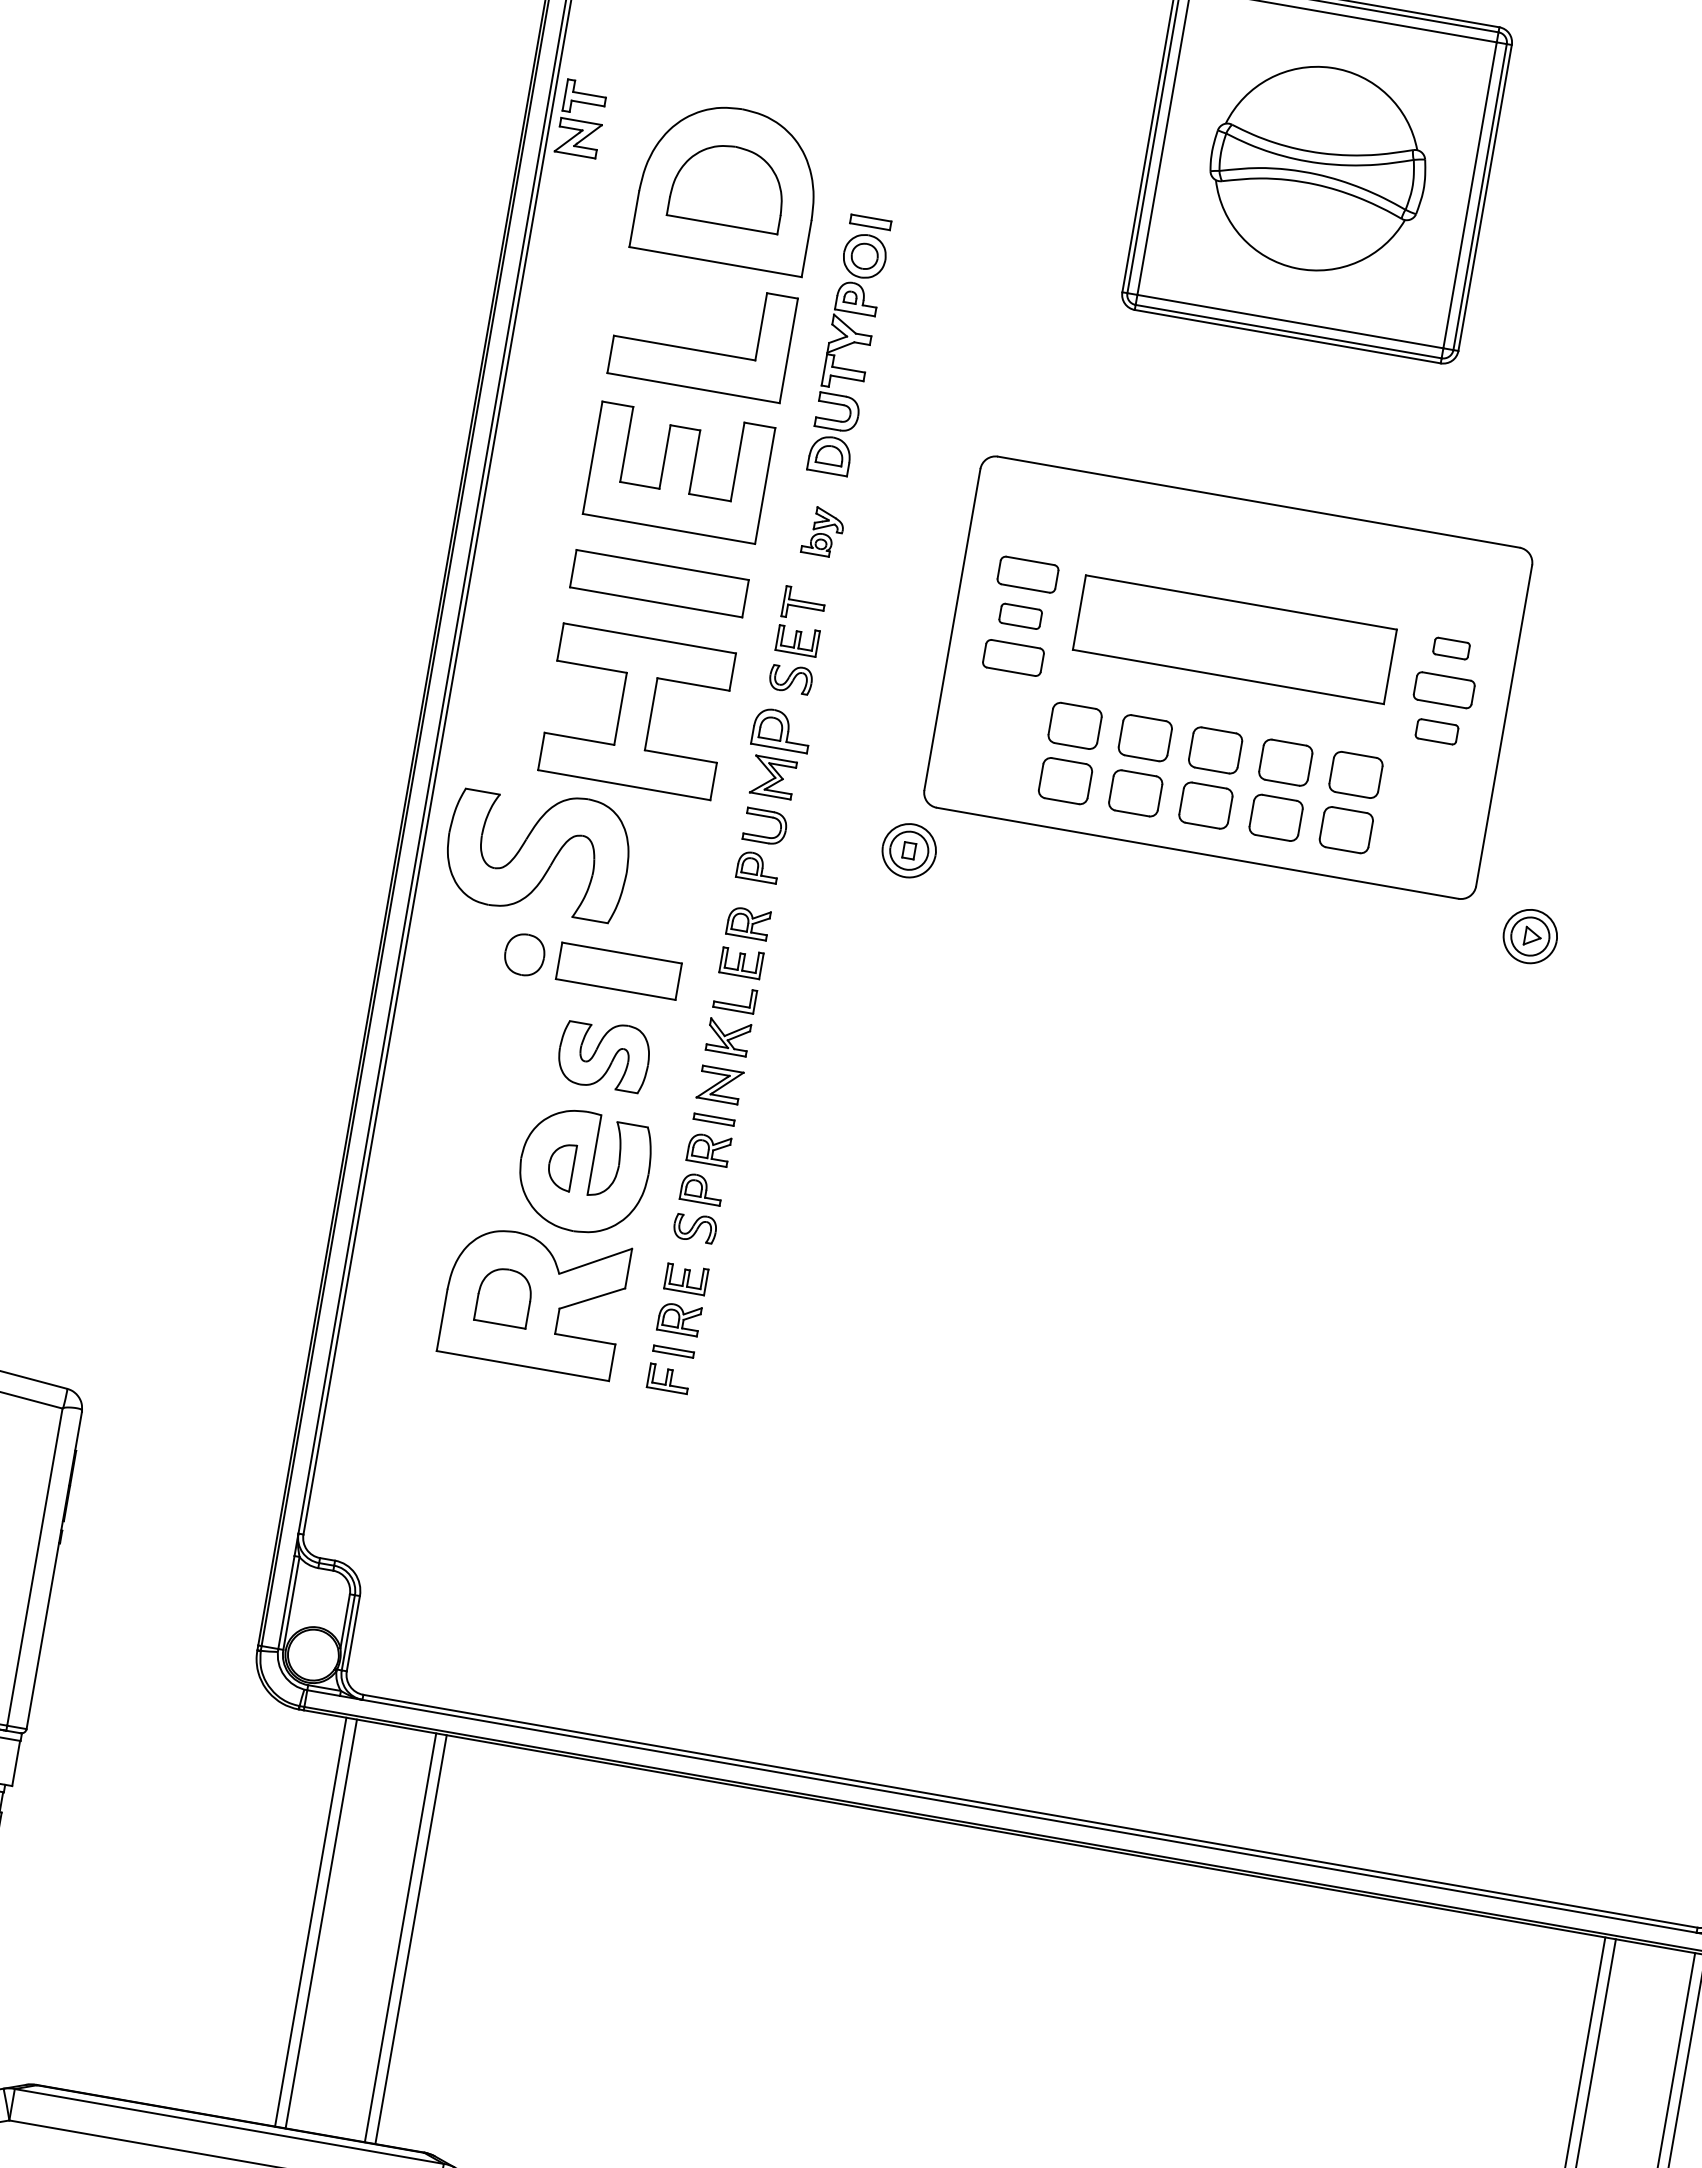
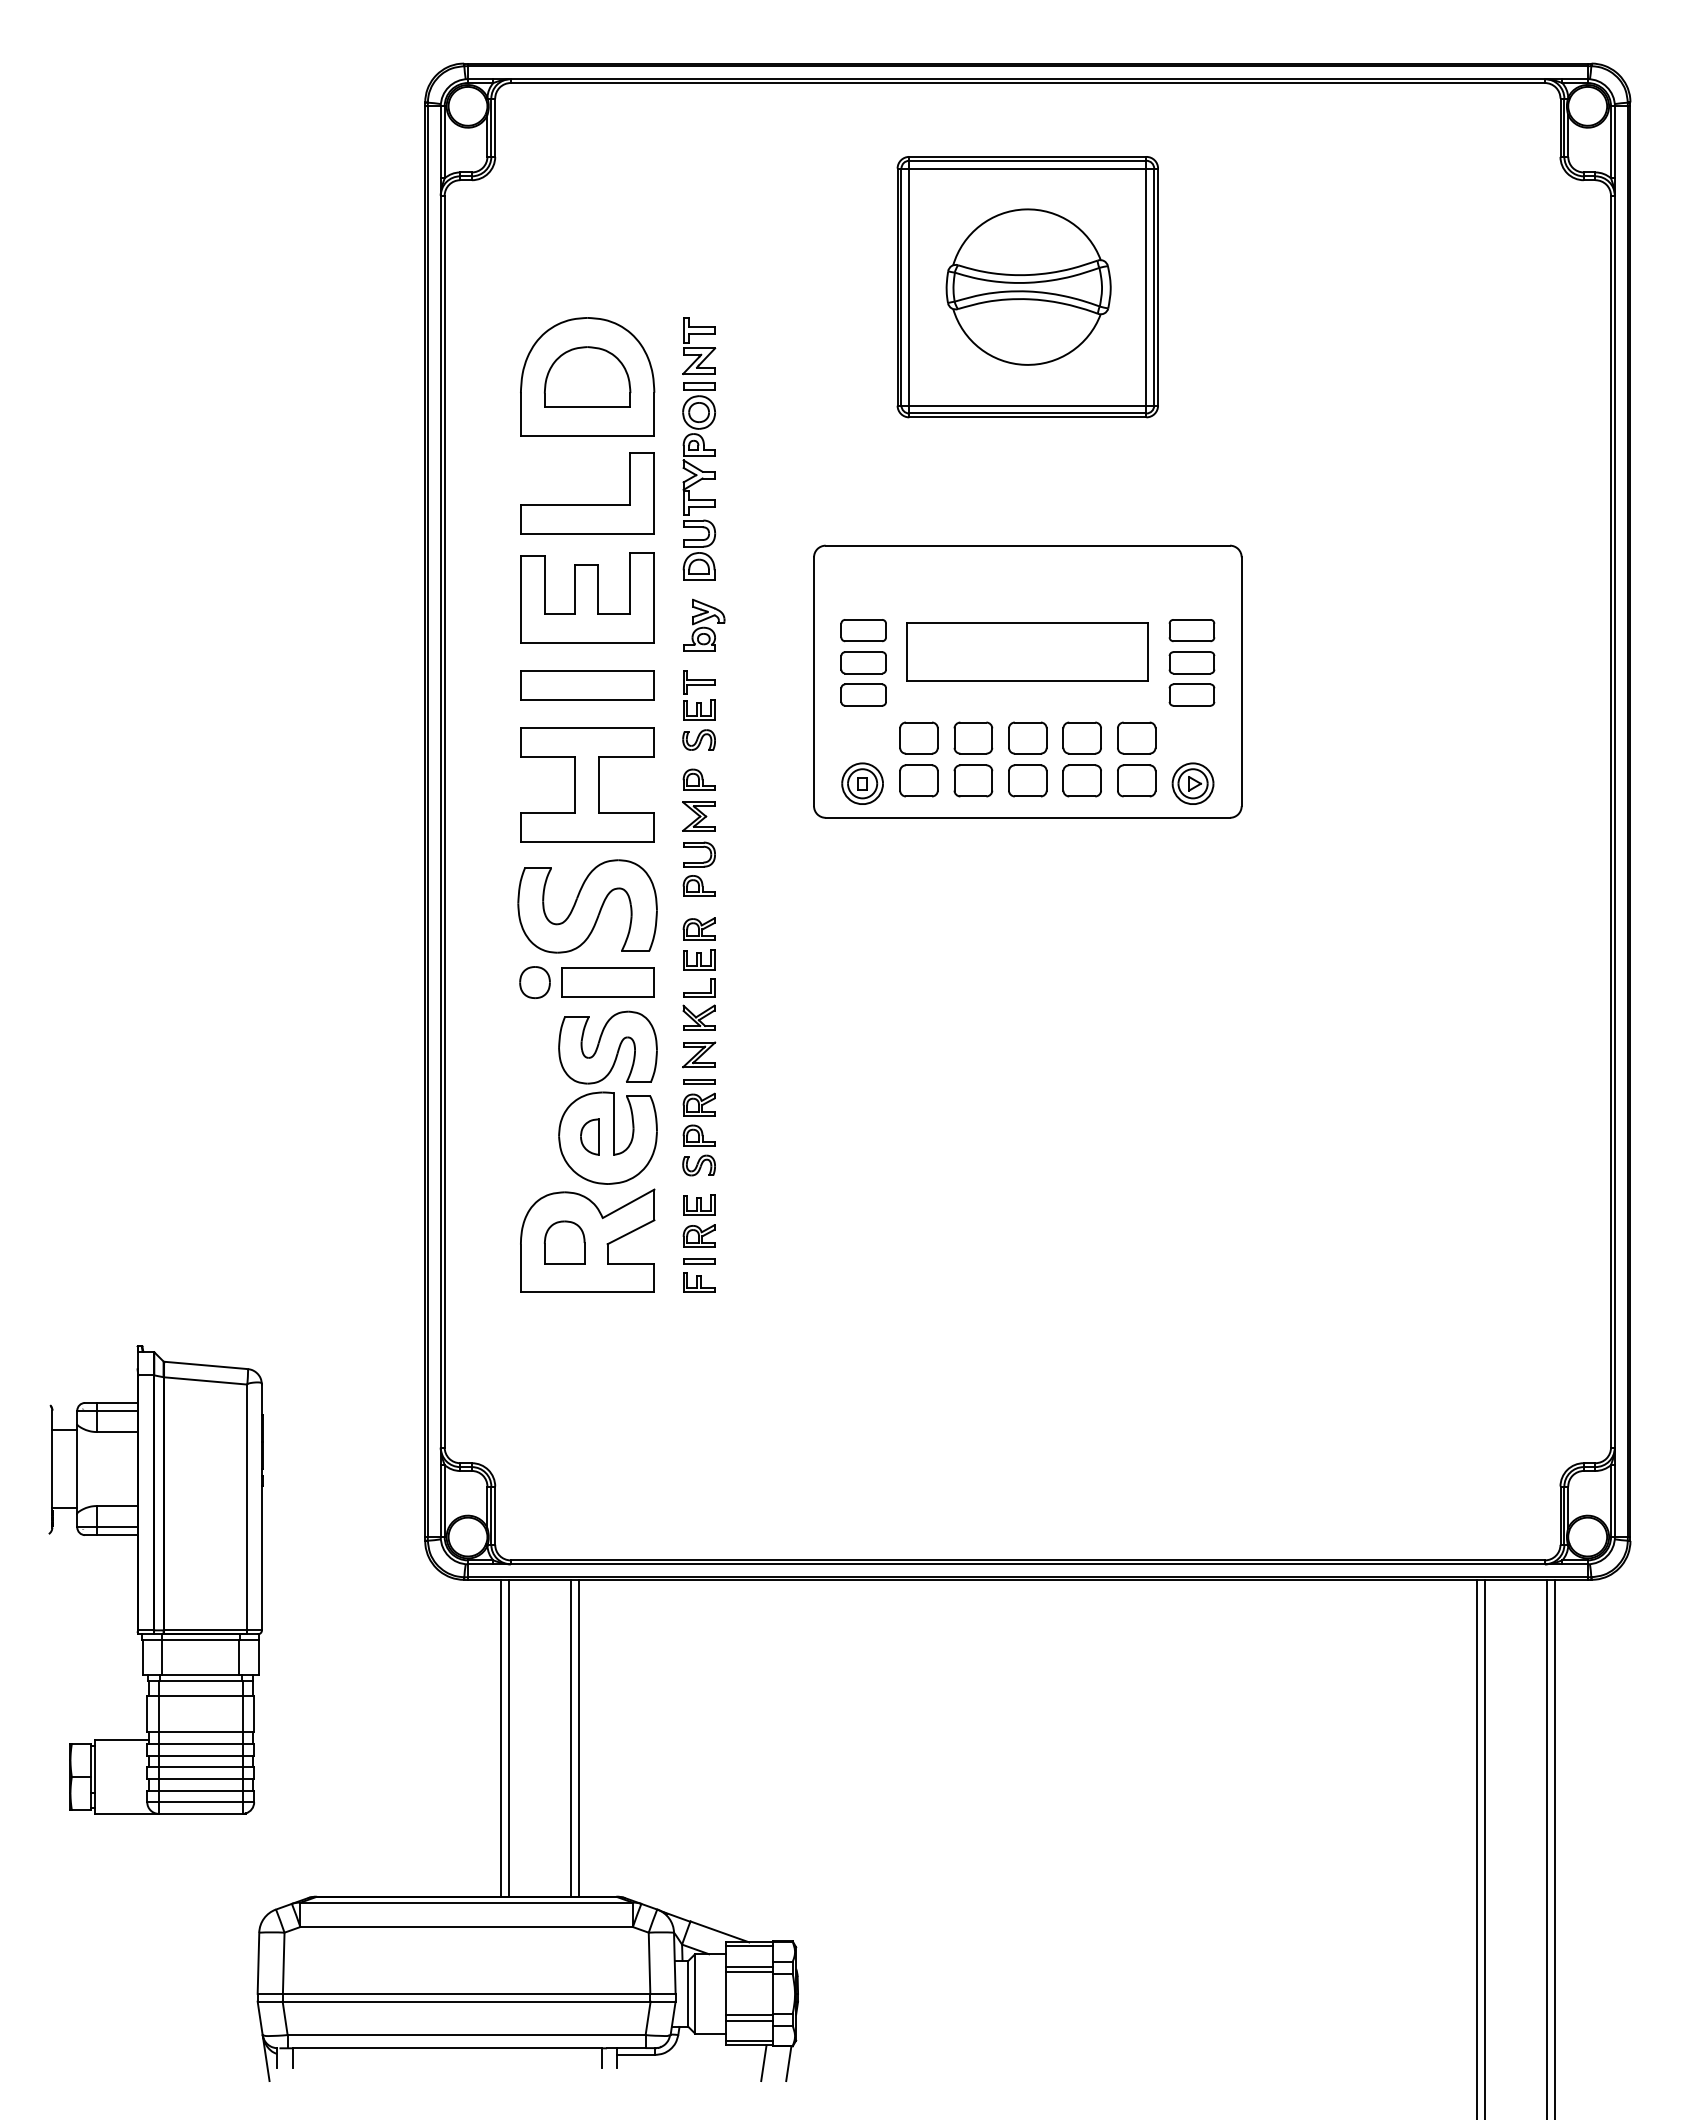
part: (582, 117) -> (699, 345), moved
part: (824, 531) -> (704, 624), size x1.43
part: (1020, 615) -> (863, 662), size x1.43
part: (1450, 648) -> (1191, 630), size x1.67
part: (781, 729) -> (698, 779), size x0.71
part: (1436, 731) -> (1191, 694), size x1.43
part: (909, 850) -> (862, 783), moved
part: (537, 852) -> (587, 906), moved
part: (1529, 936) -> (1192, 783), moved
part: (603, 1054) -> (607, 1047), size x1.43

